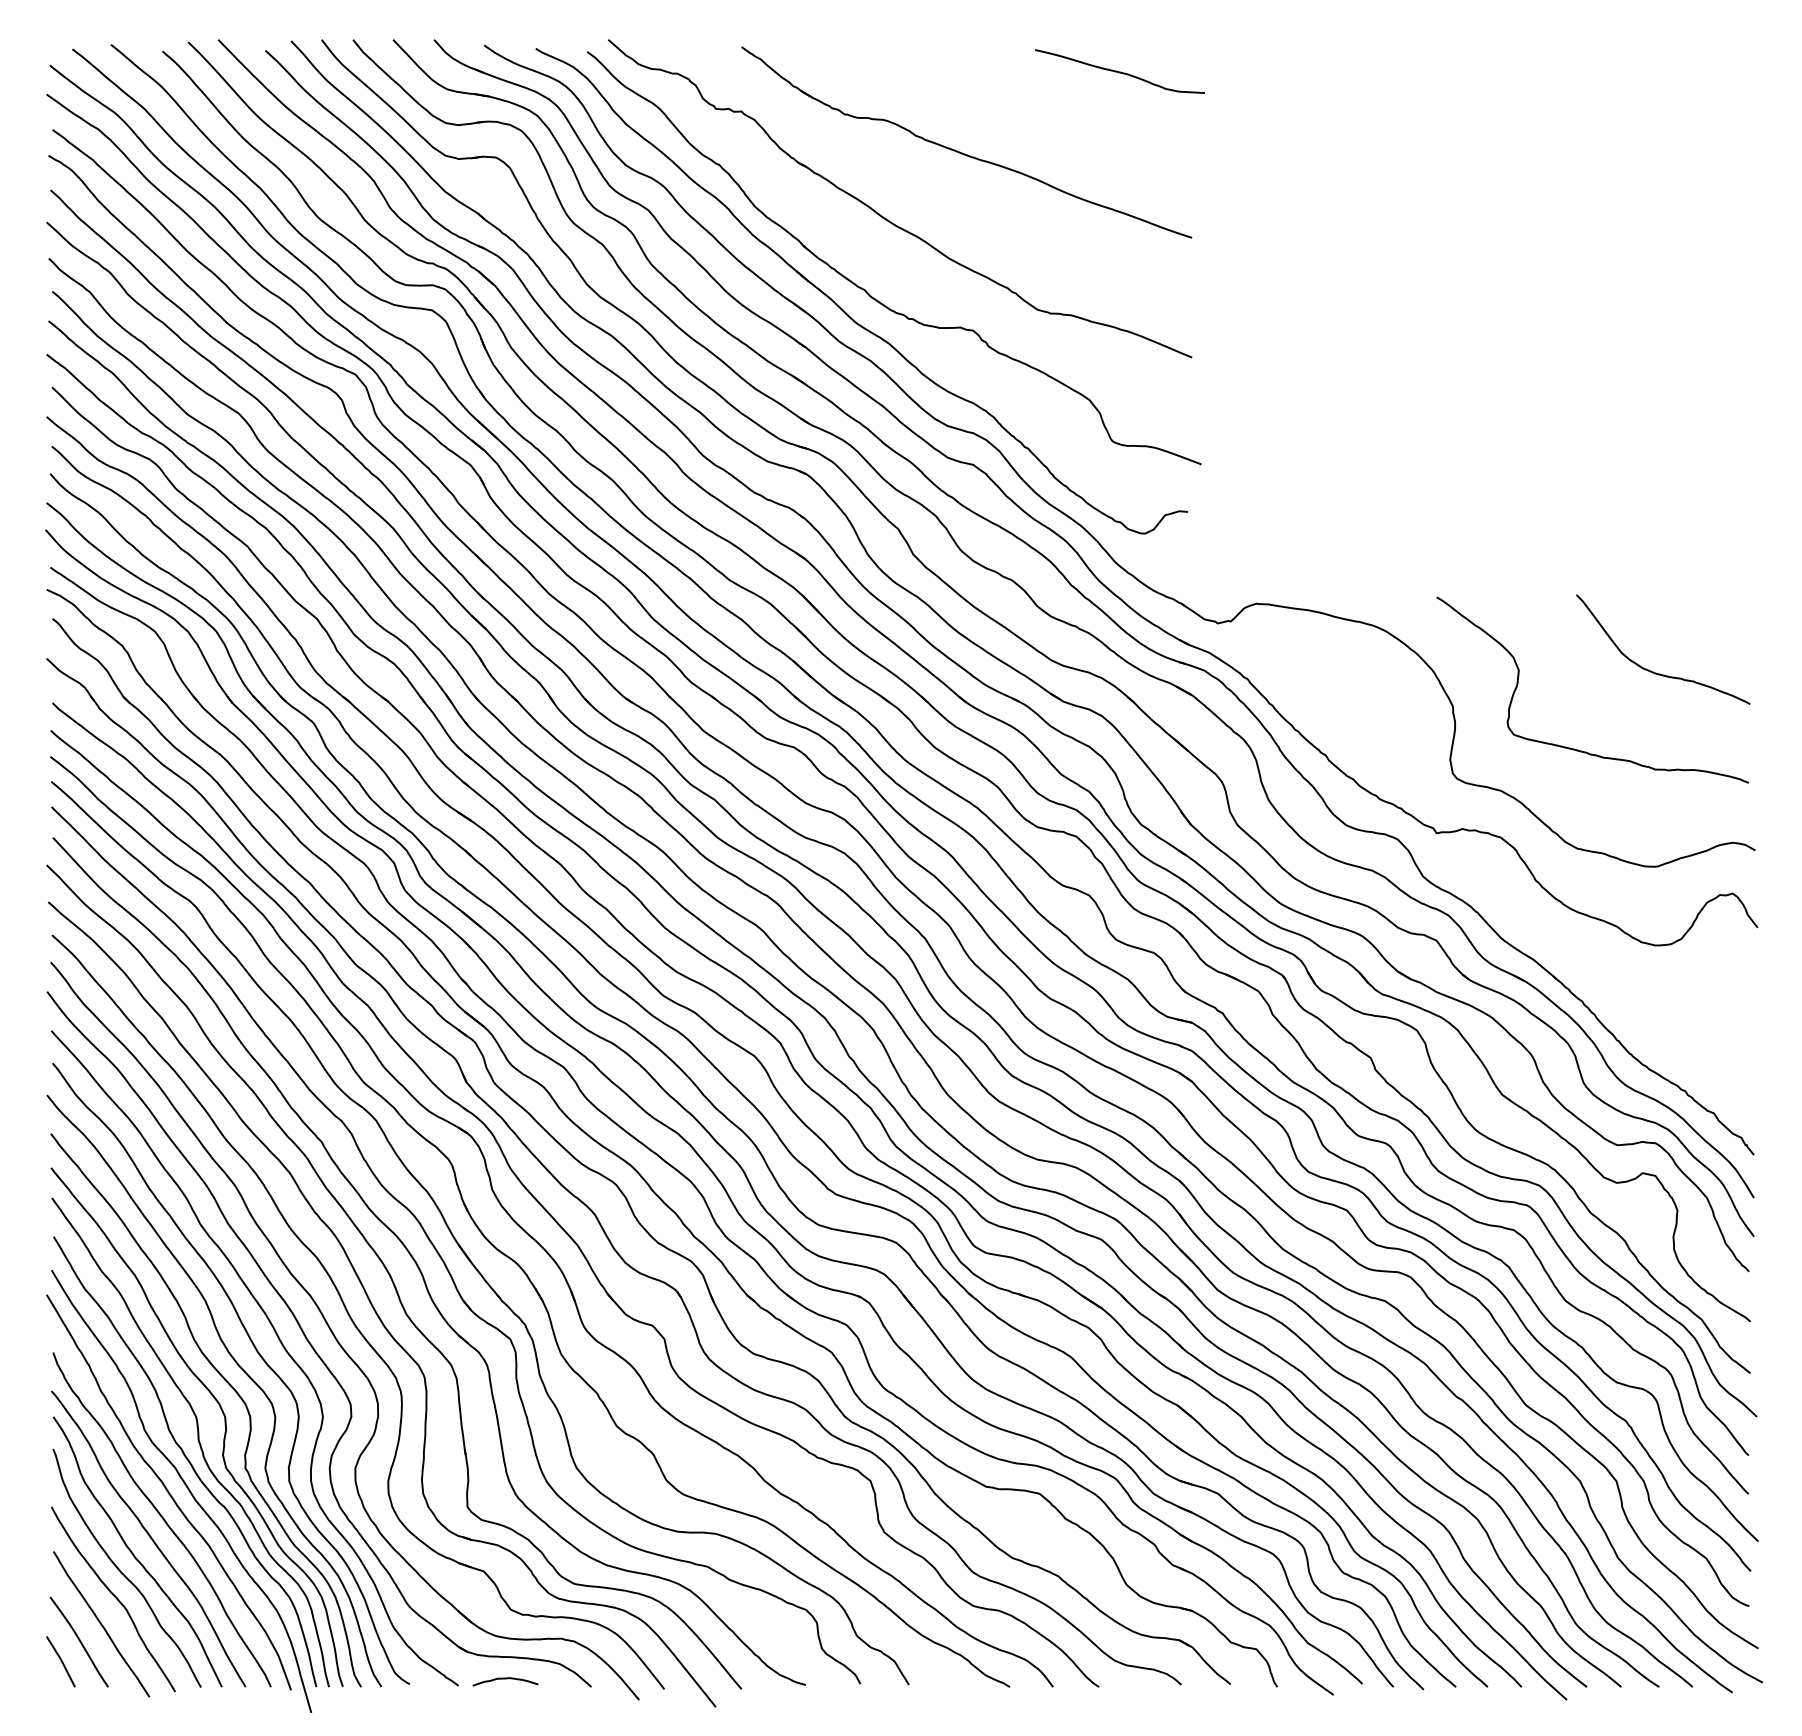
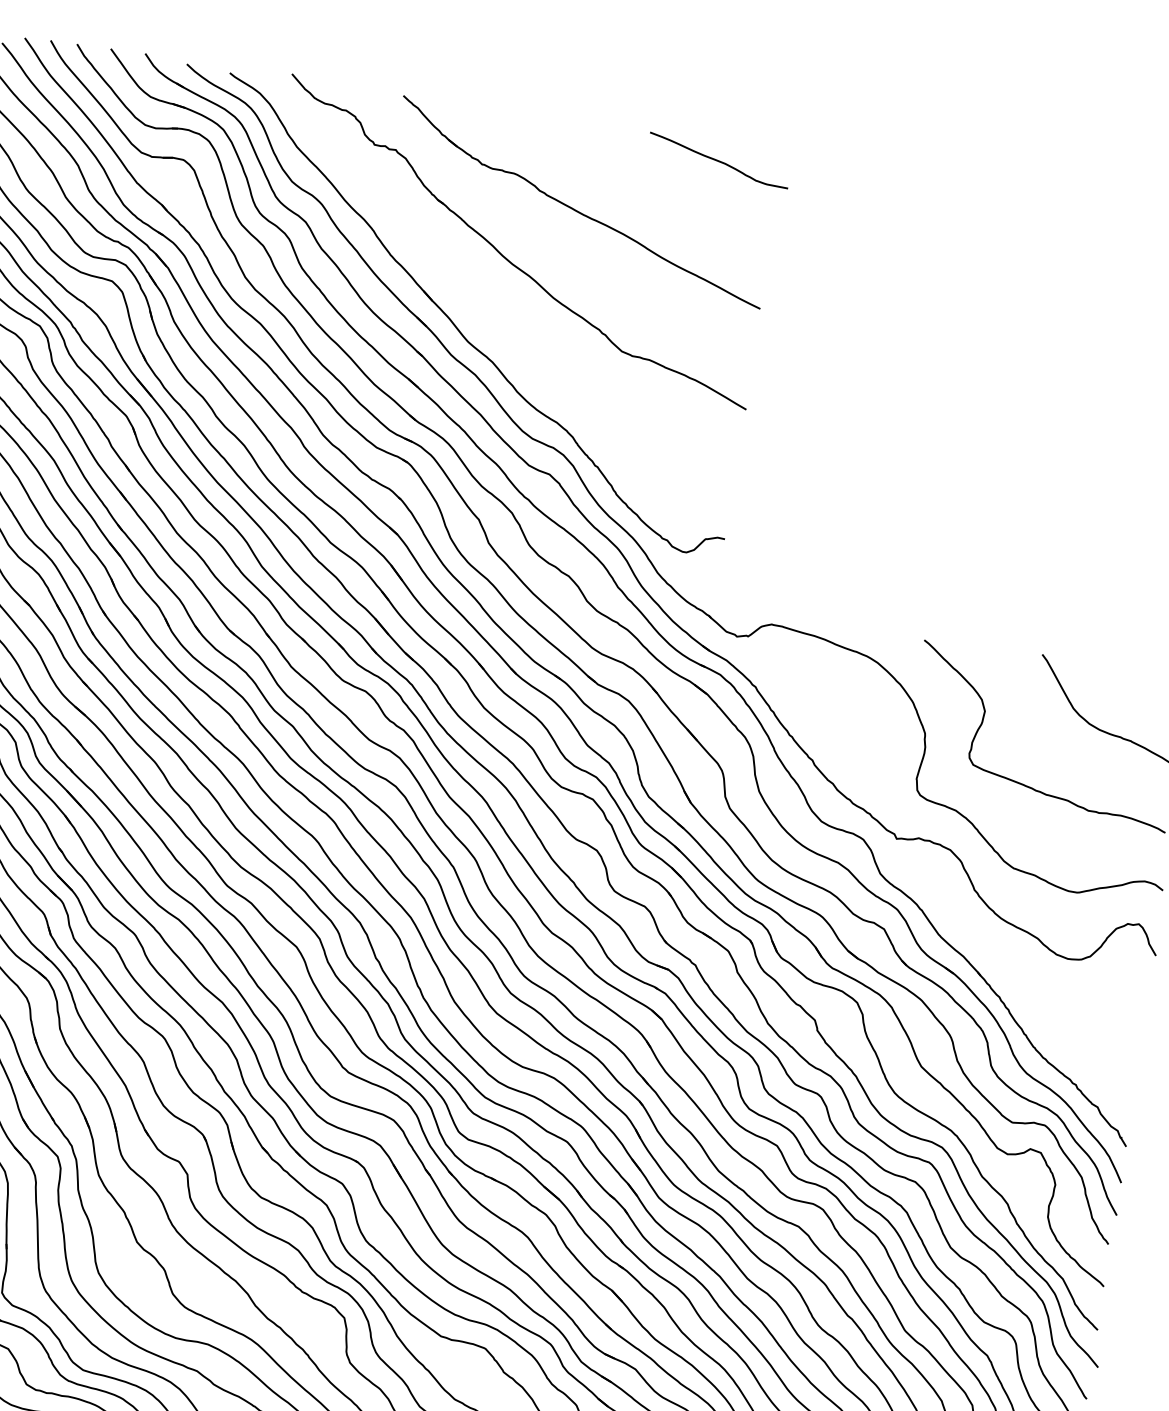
part: (864, 288) -> (478, 313), removed

